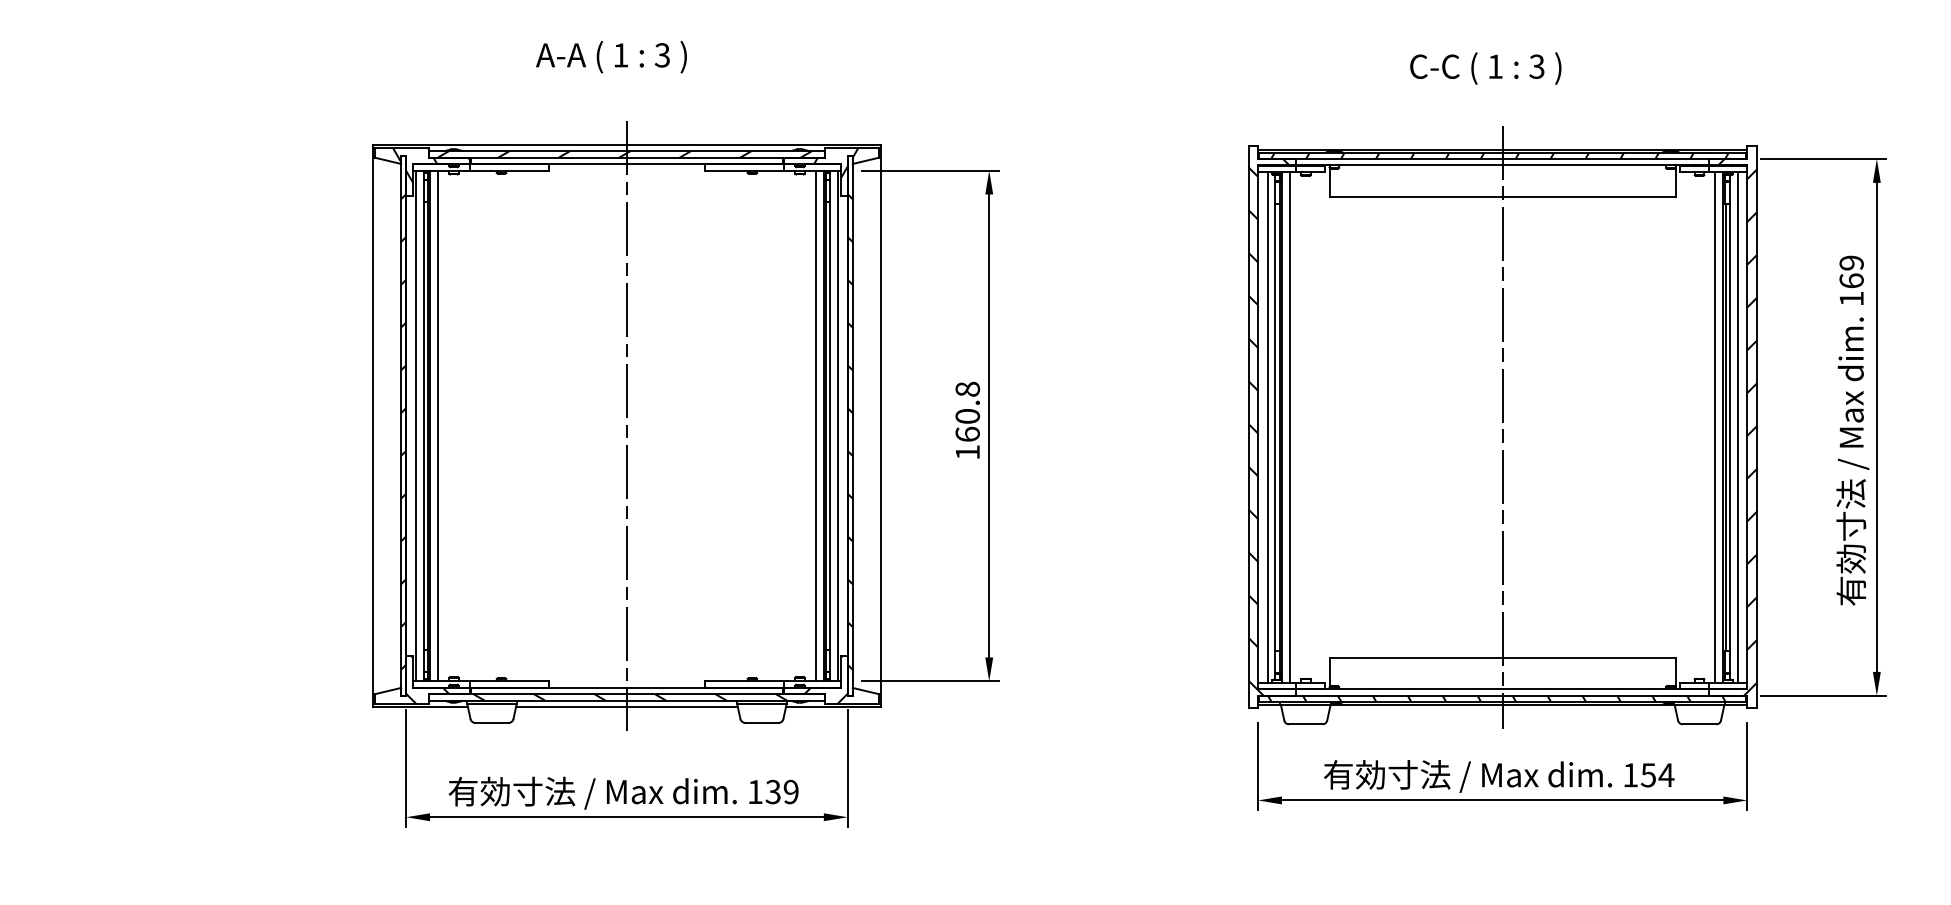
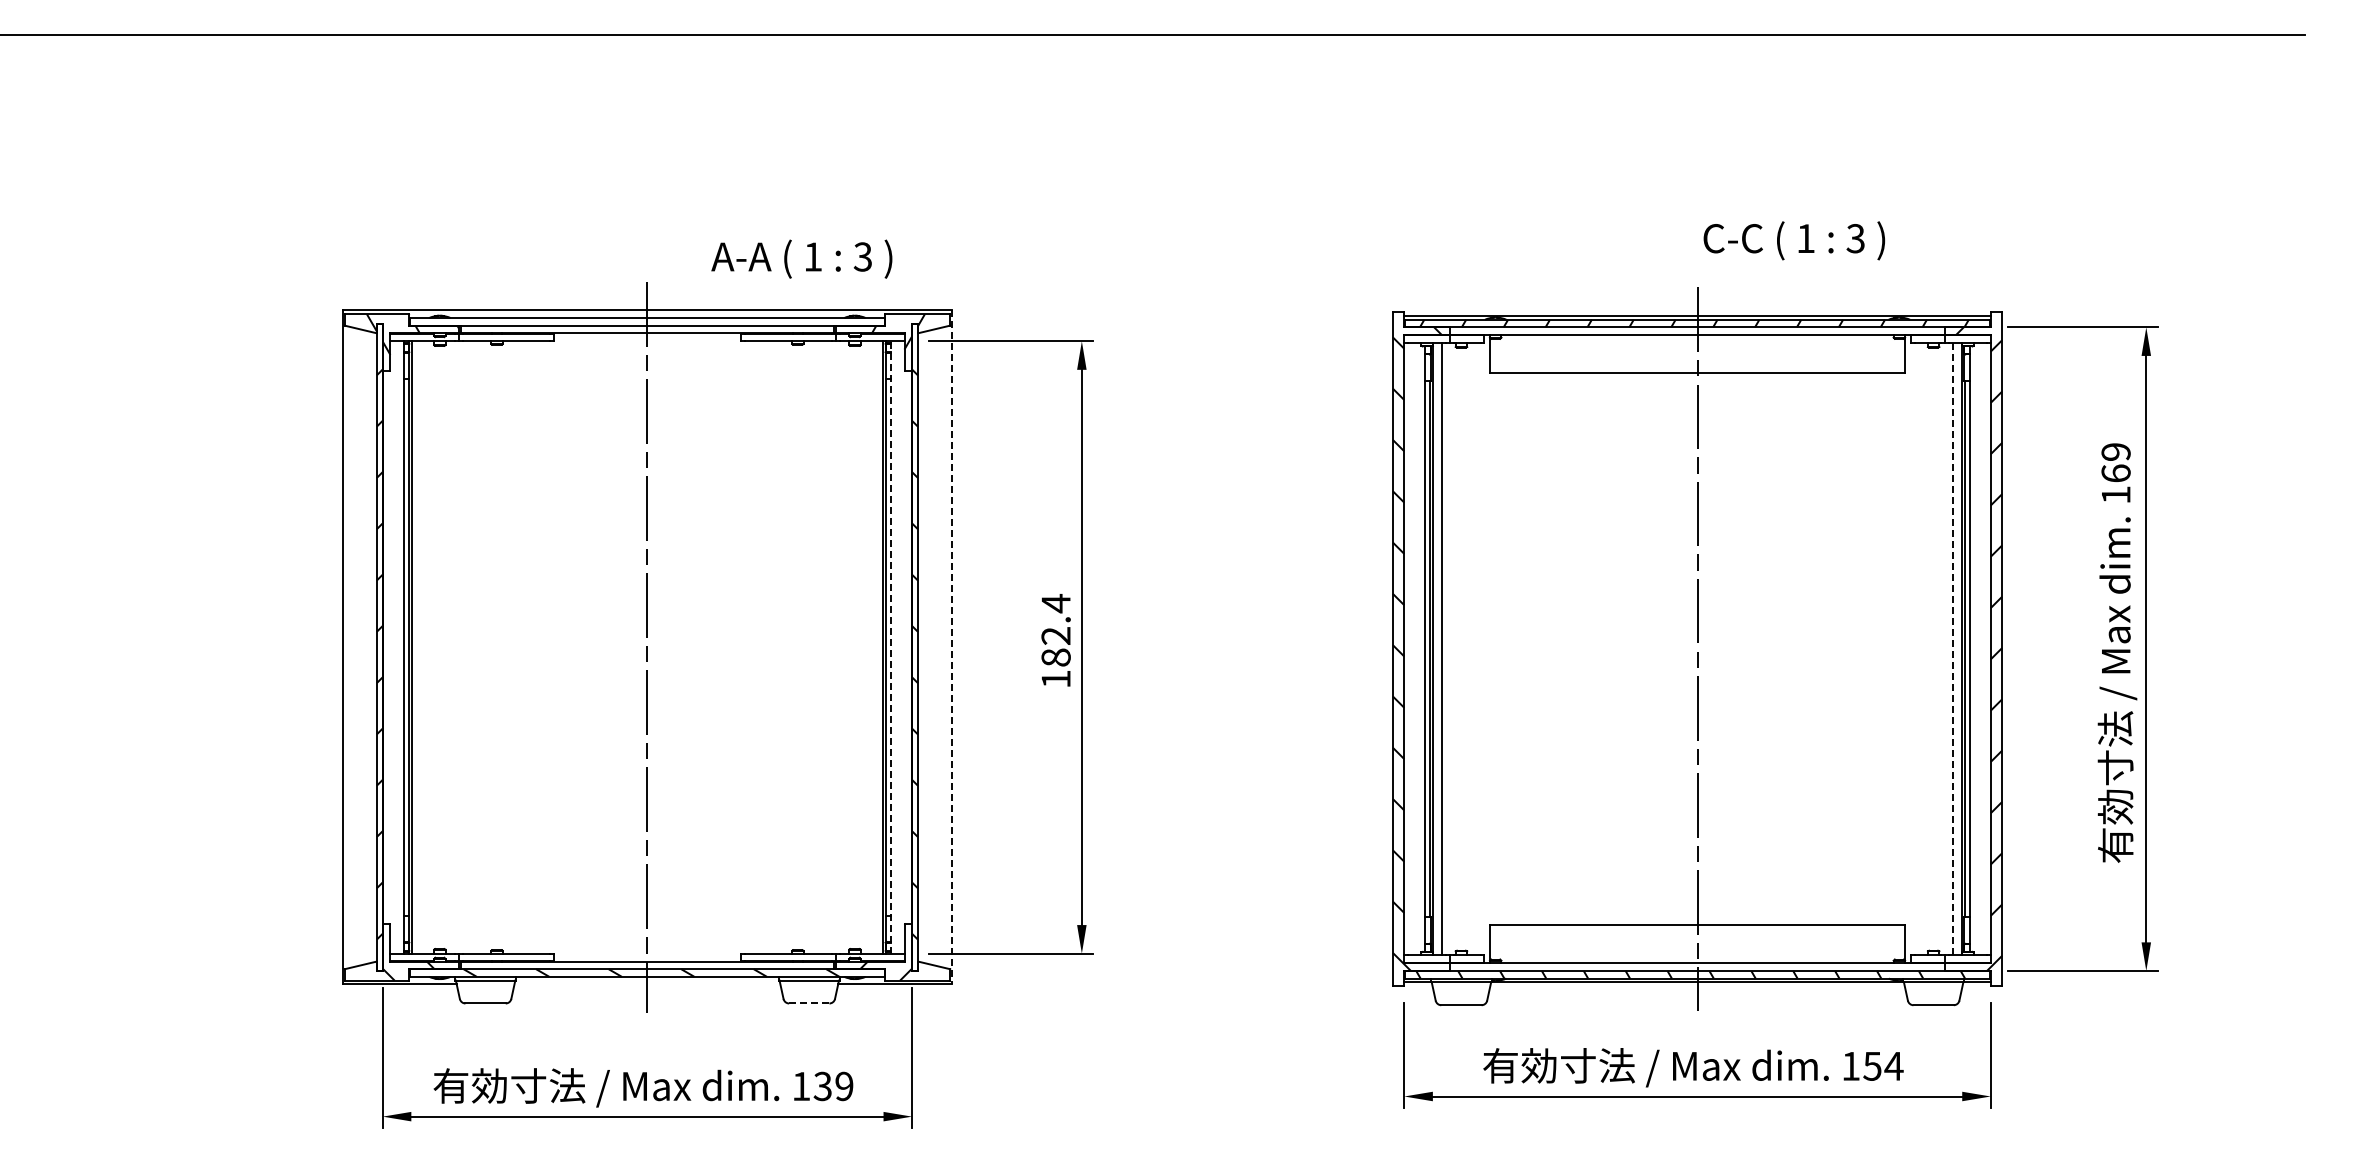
text: (611, 56) -> (801, 258), moved
text: (1485, 68) -> (1794, 240), moved
hatch: (624, 154) -> (644, 321), removed
text: (967, 411) -> (1055, 629), 160.8 -> 182.4
line: (830, 425) -> (891, 646), solid -> dashed
line: (416, 426) -> (394, 647), removed
line: (437, 426) -> (420, 647), removed
line: (816, 426) -> (874, 647), removed
line: (837, 426) -> (900, 647), removed
line: (881, 426) -> (952, 647), solid -> dashed
line: (1715, 426) -> (1952, 648), solid -> dashed
line: (1267, 427) -> (1415, 649), removed
line: (1737, 427) -> (1979, 649), removed
line: (627, 707) -> (647, 984), removed
line: (761, 722) -> (808, 1003), solid -> dashed

